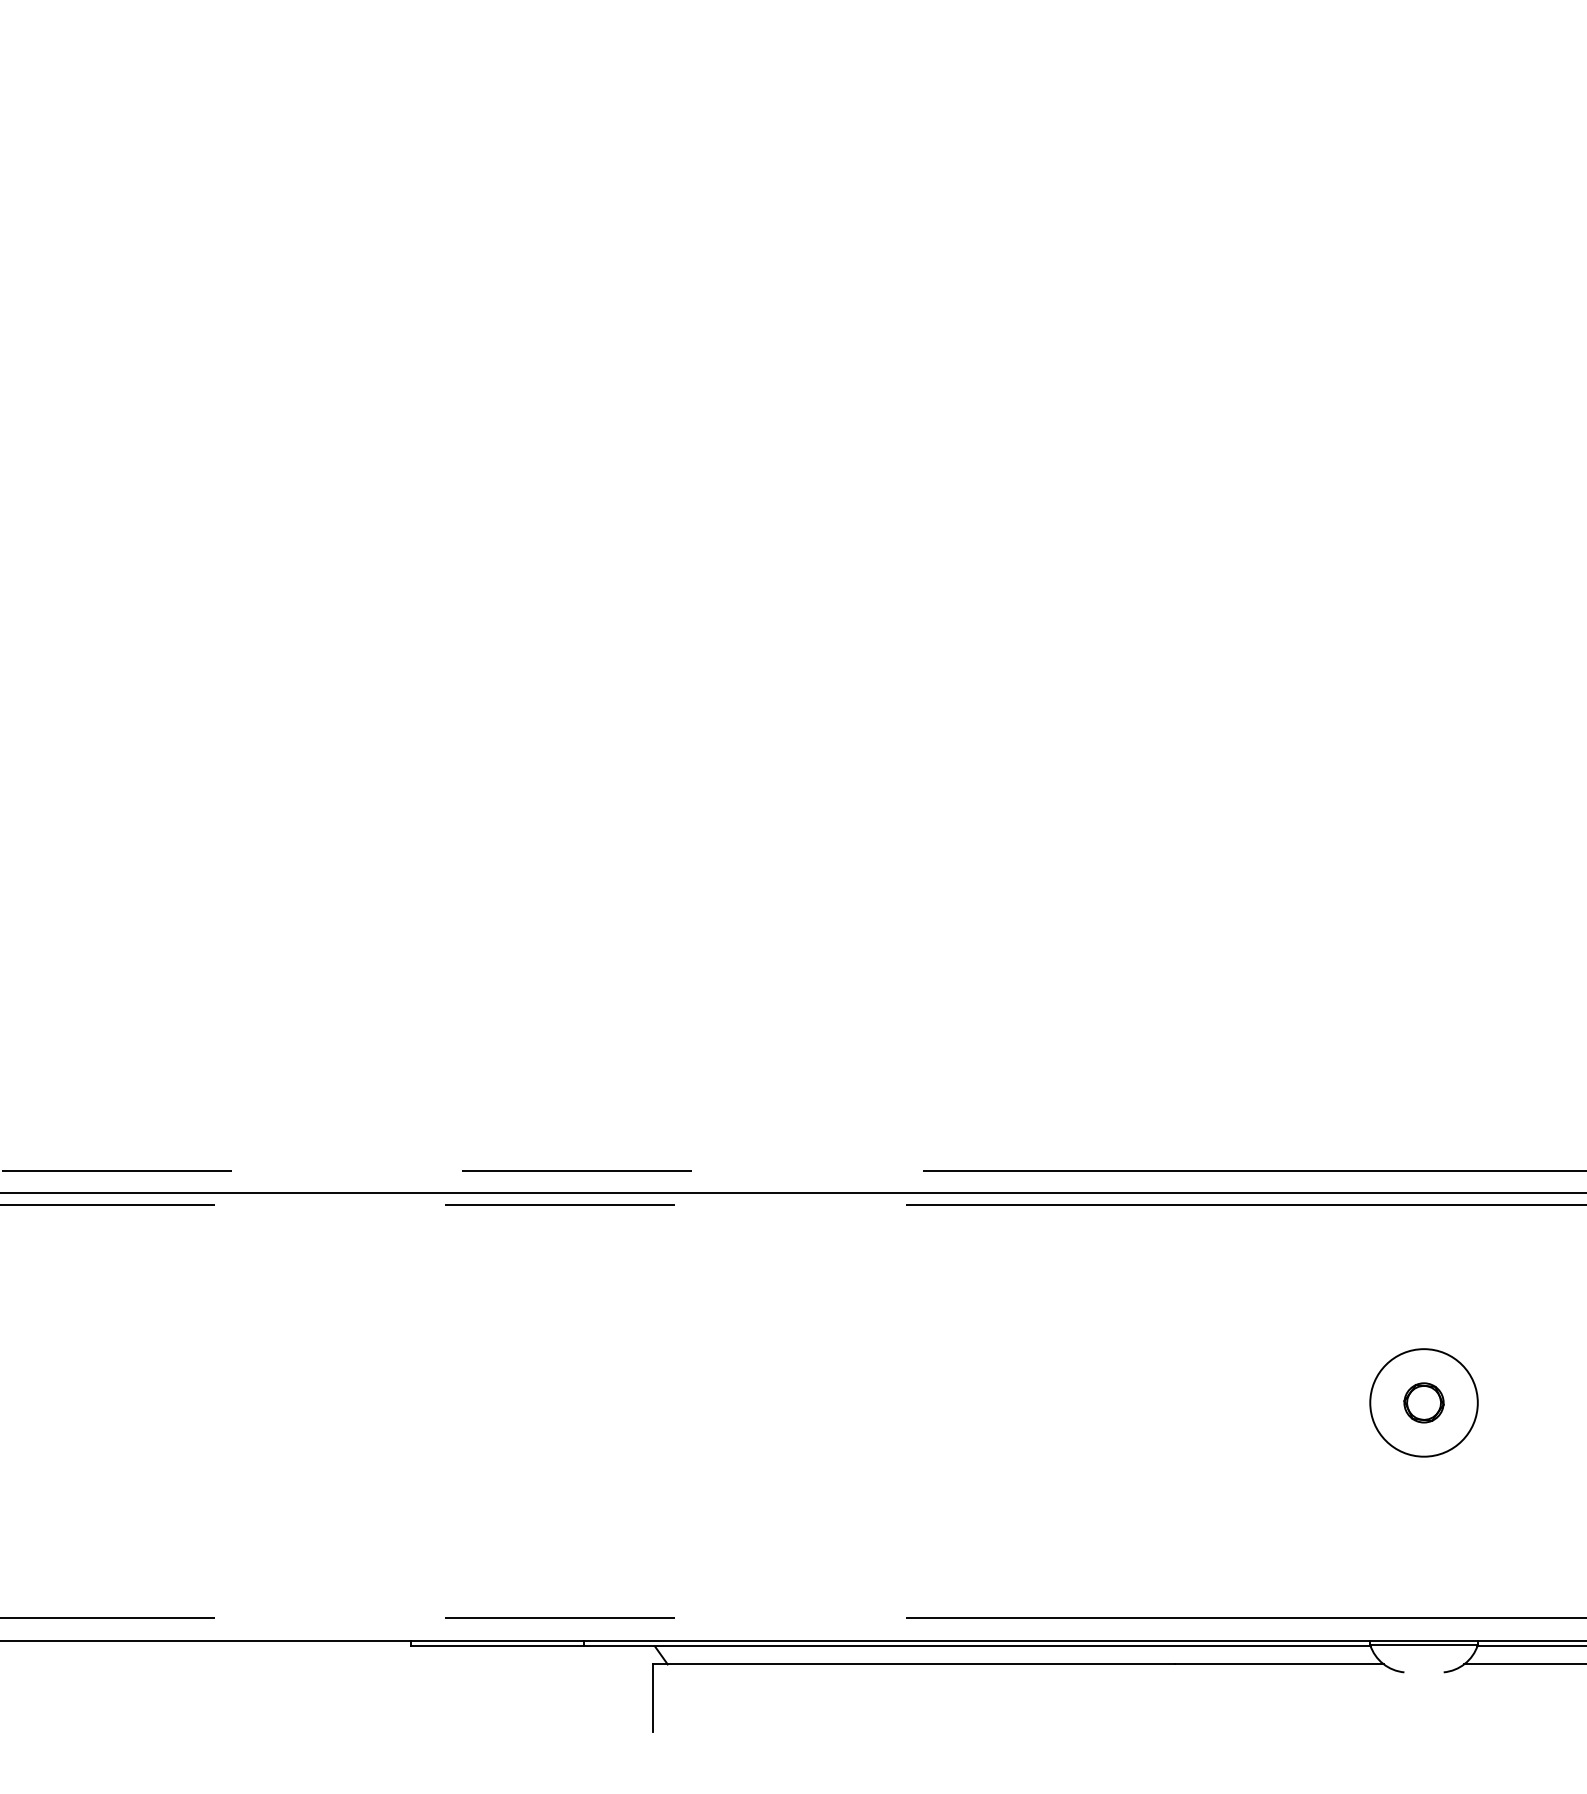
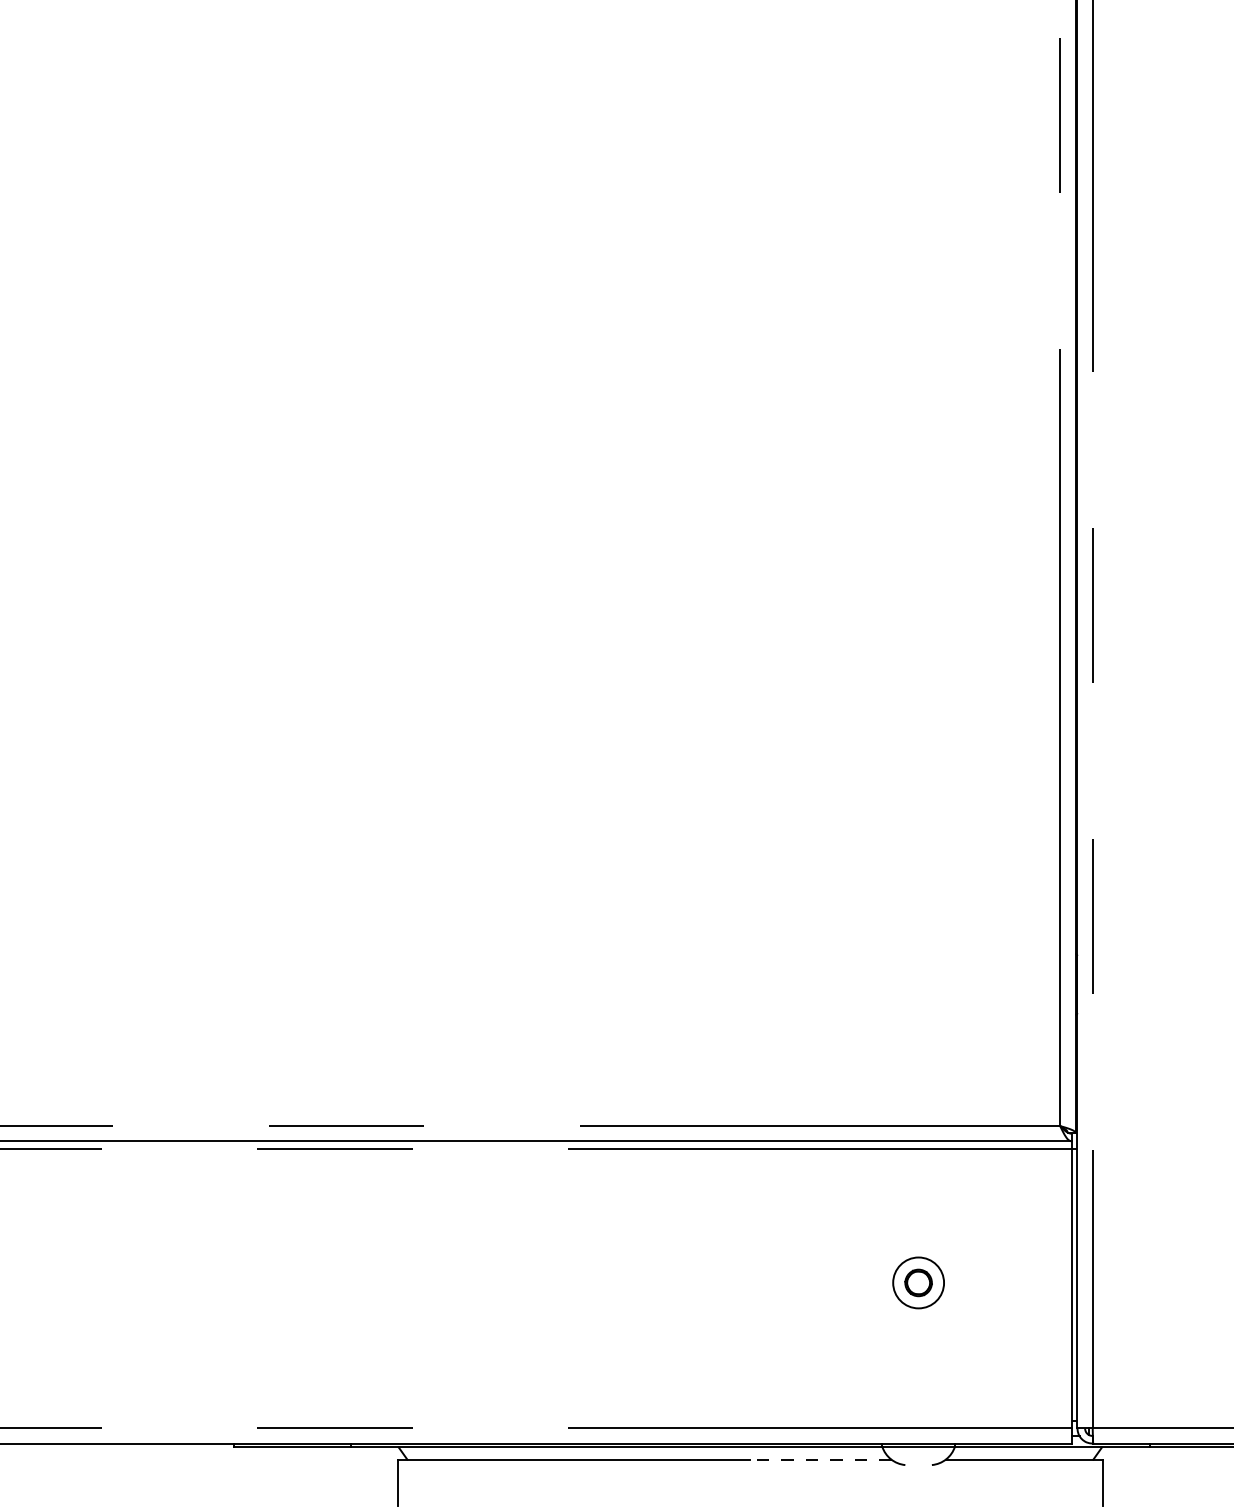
circle: (1423, 1402) -> (918, 1282), size x0.7
line: (1278, 1664) -> (820, 1459), solid -> dashed

